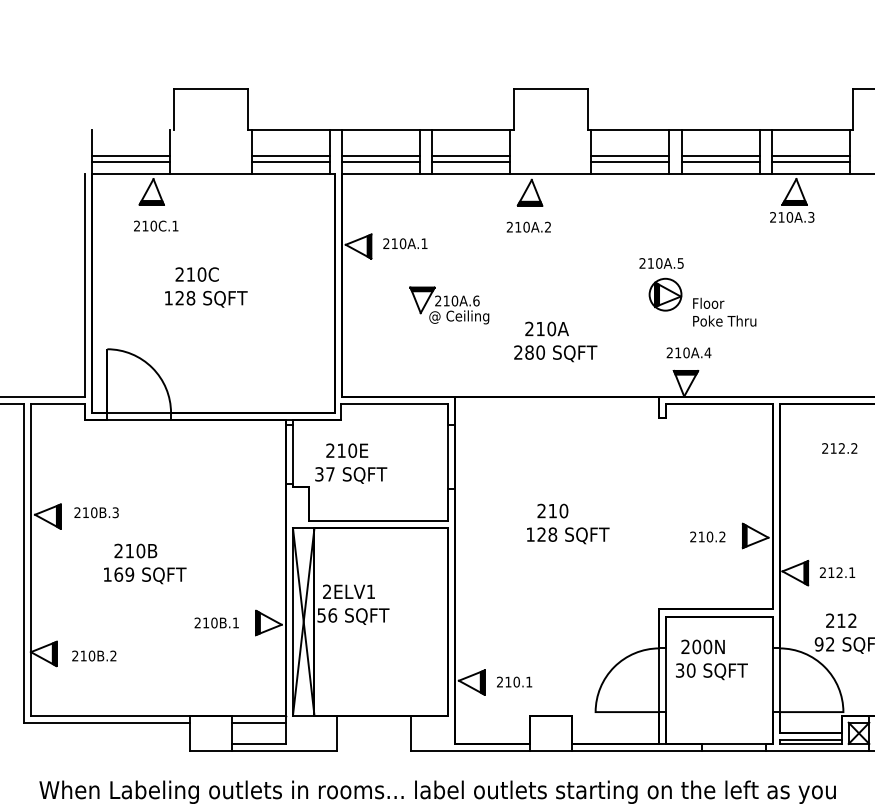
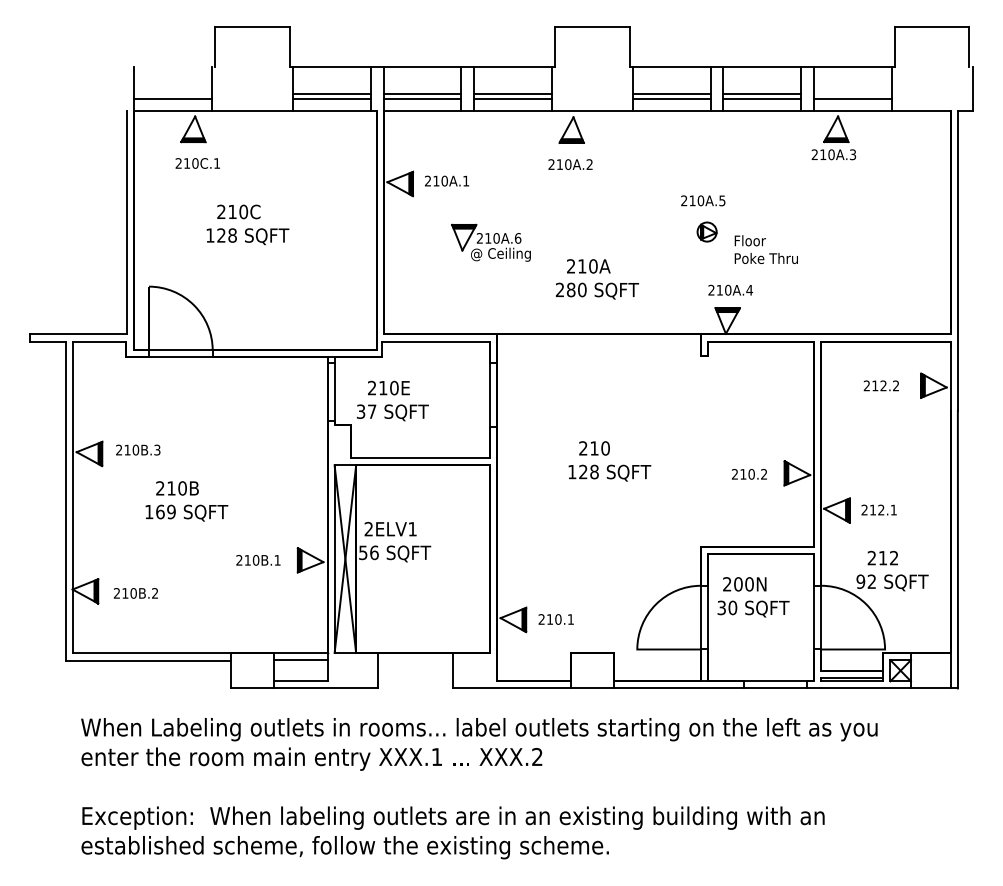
line: (130, 156) -> (172, 93), removed
line: (810, 156) -> (852, 93), removed
part: (664, 294) -> (706, 231), size x0.6

